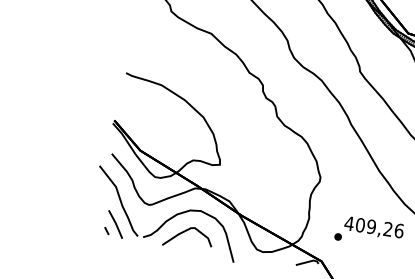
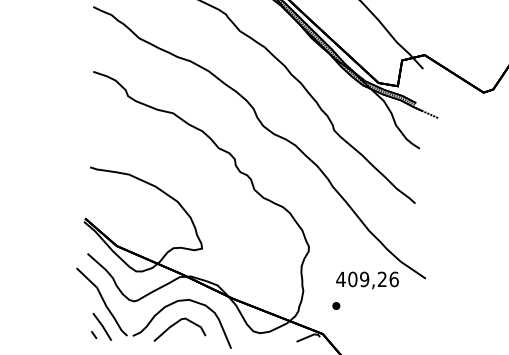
text: (374, 228) -> (367, 280), moved

